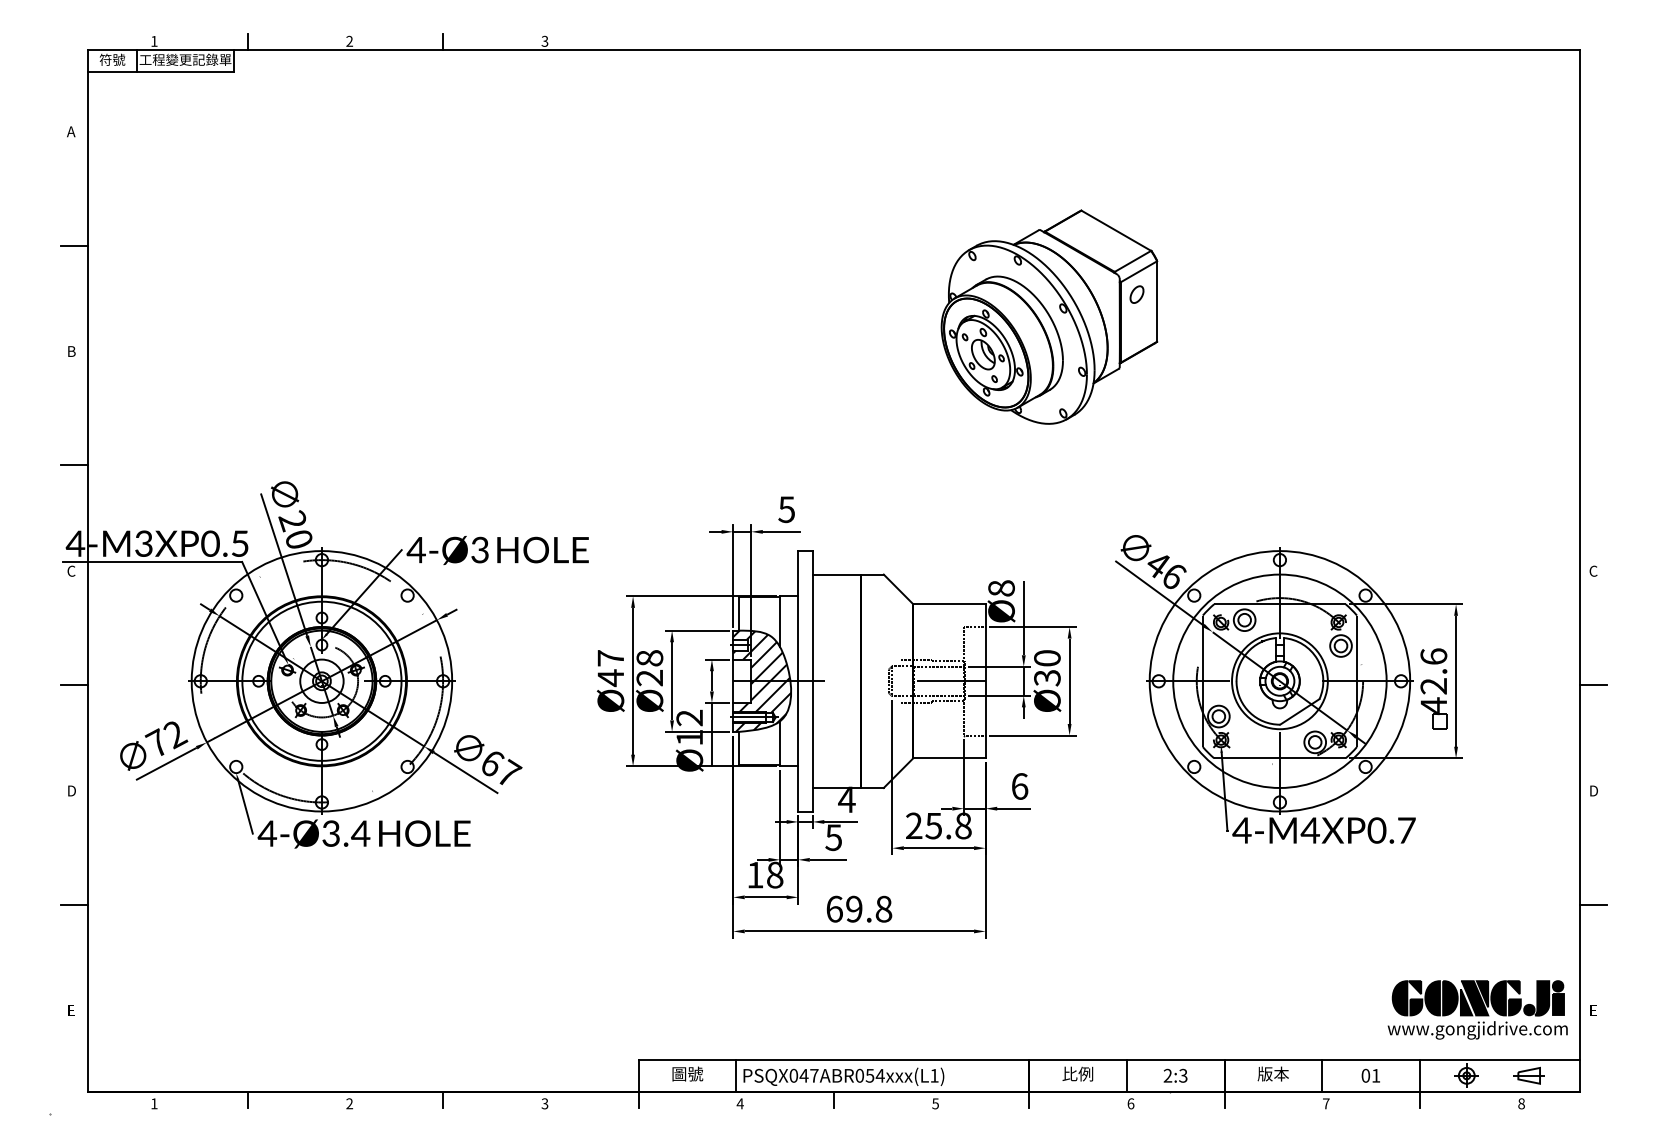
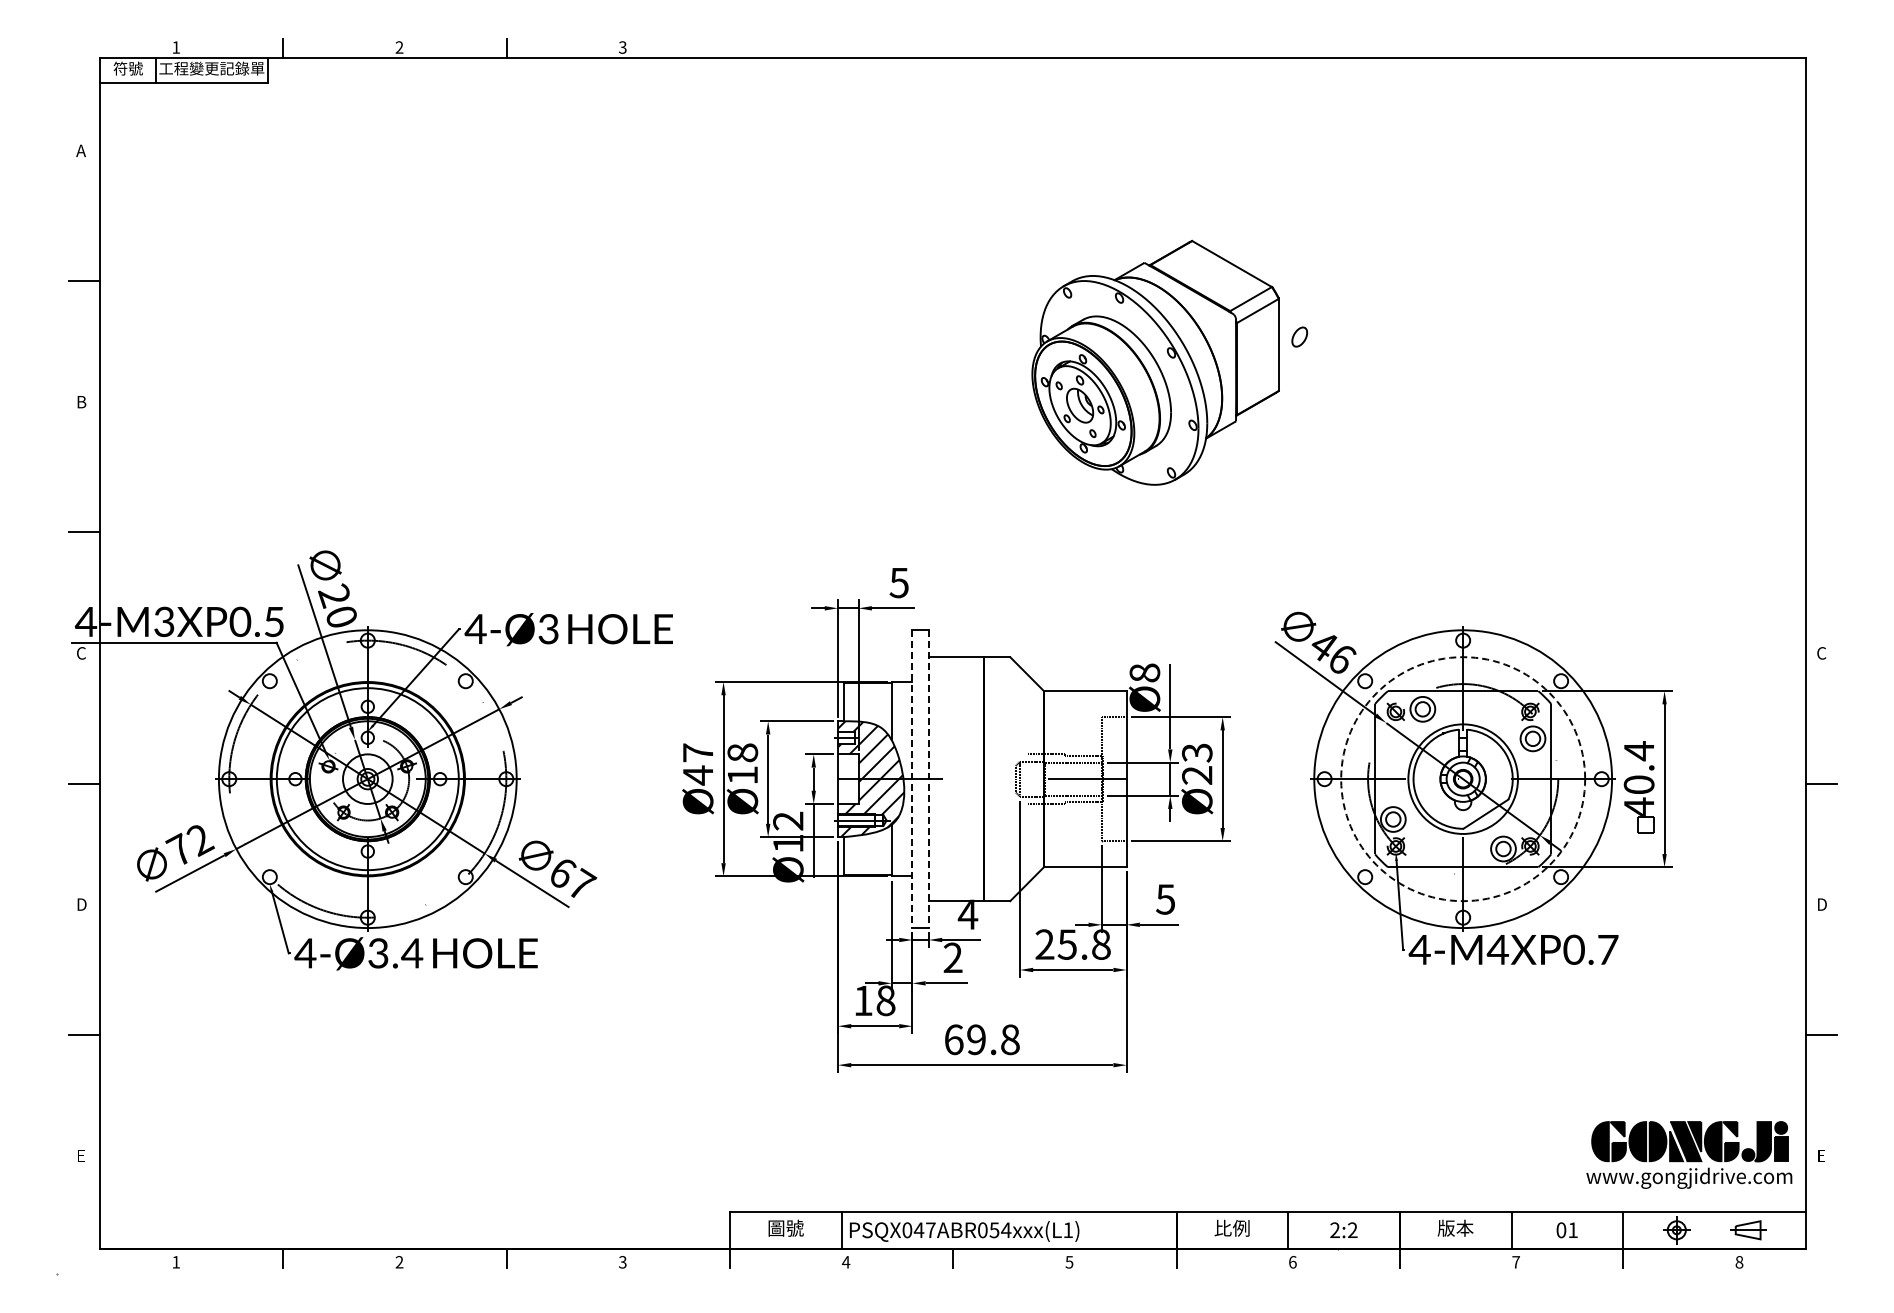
part: (1049, 316) -> (1155, 362), moved
text: (1047, 668) -> (1197, 764), Ø30 -> Ø23
text: (1433, 671) -> (1638, 767), 42.6 -> 40.4
text: (649, 678) -> (742, 775), Ø28 -> Ø18
line: (798, 681) -> (912, 779), solid -> dashed
line: (812, 681) -> (928, 779), solid -> dashed
circle: (1280, 681) -> (1463, 779), solid -> dashed
text: (1019, 786) -> (1165, 899), 6 -> 5
text: (833, 837) -> (952, 957), 5 -> 2
text: (1183, 1076) -> (1352, 1230), 2:3 -> 2:2

